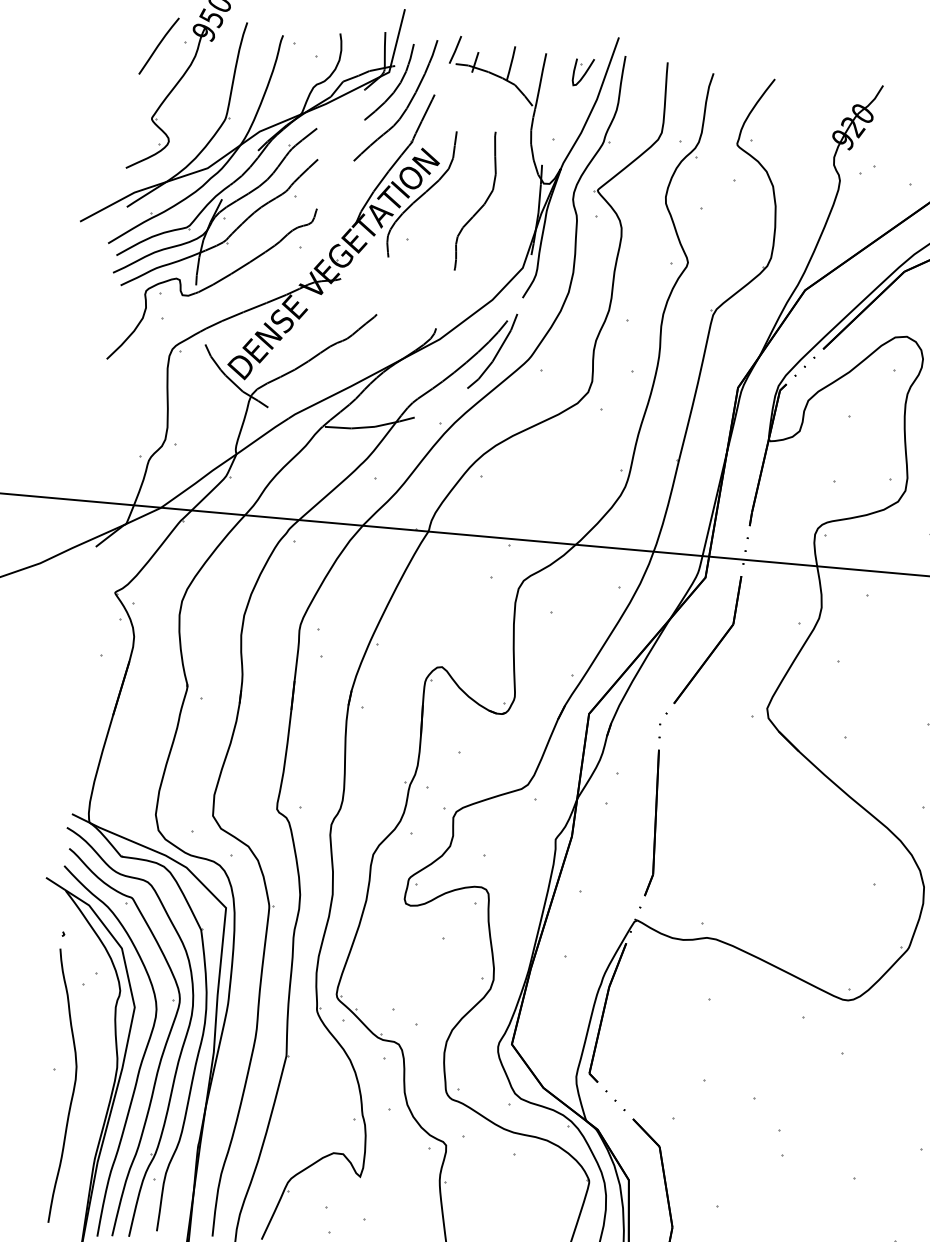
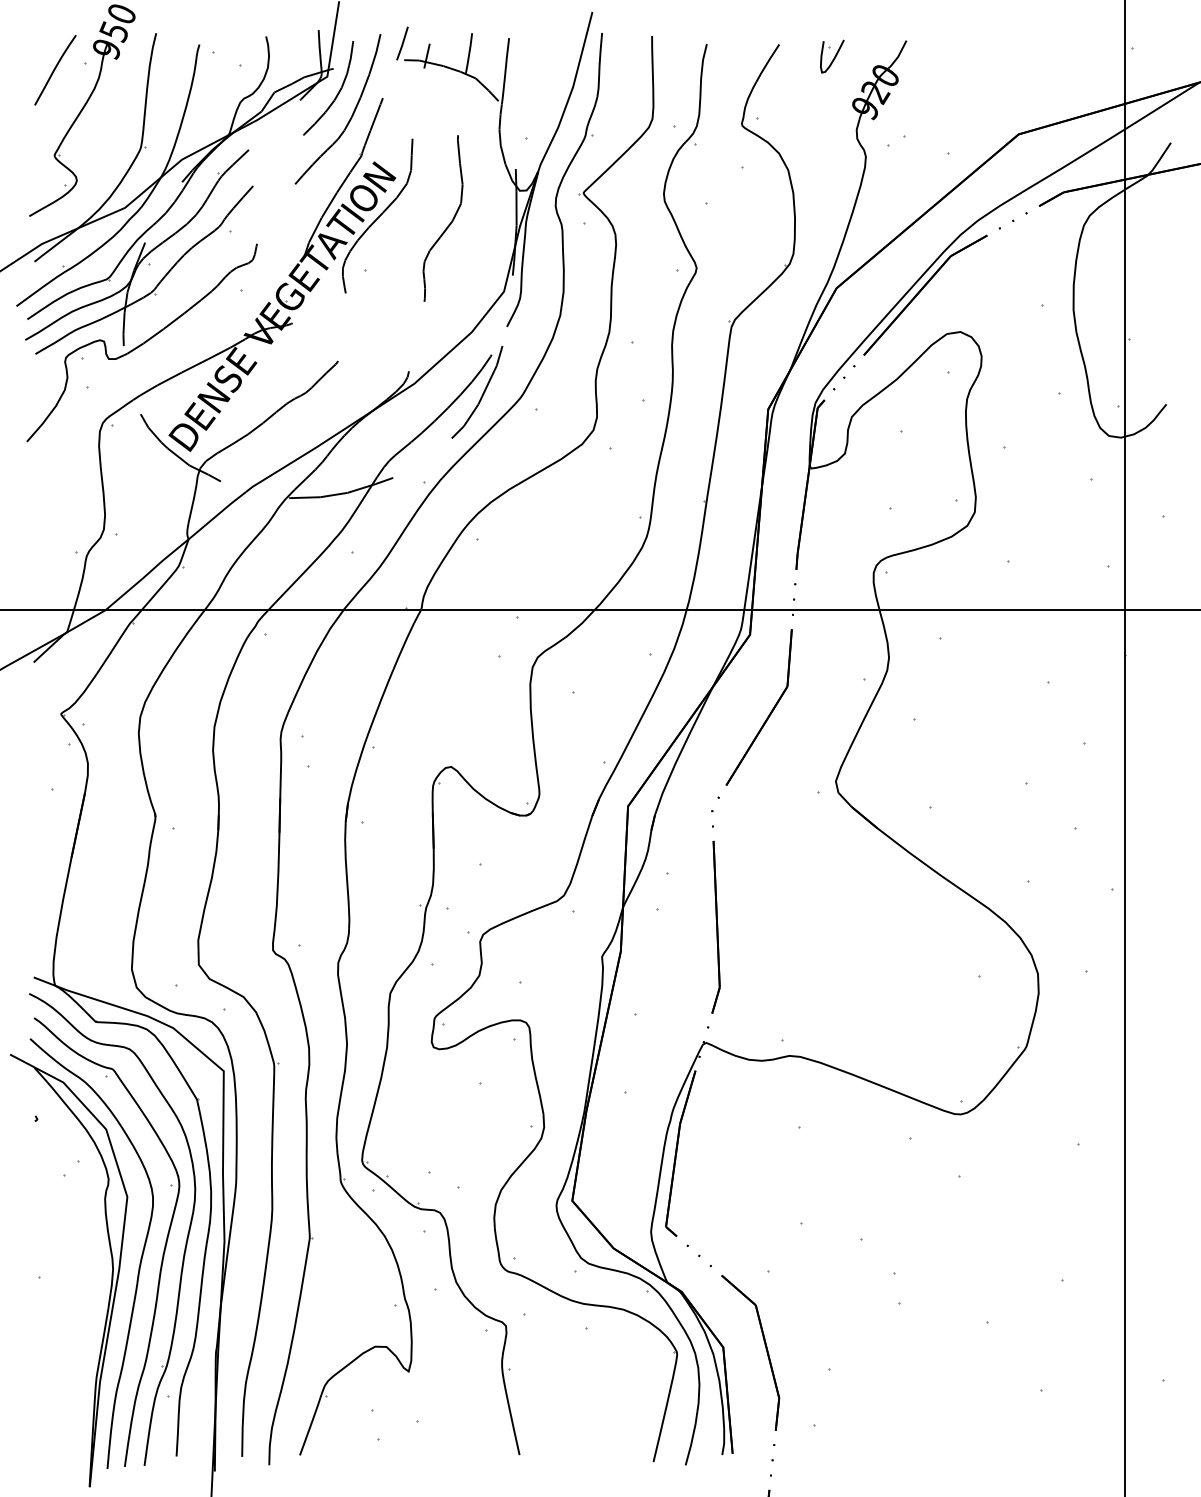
part: (583, 72) -> (832, 56), moved
curve: (72, 1089) -> (63, 1299), removed

